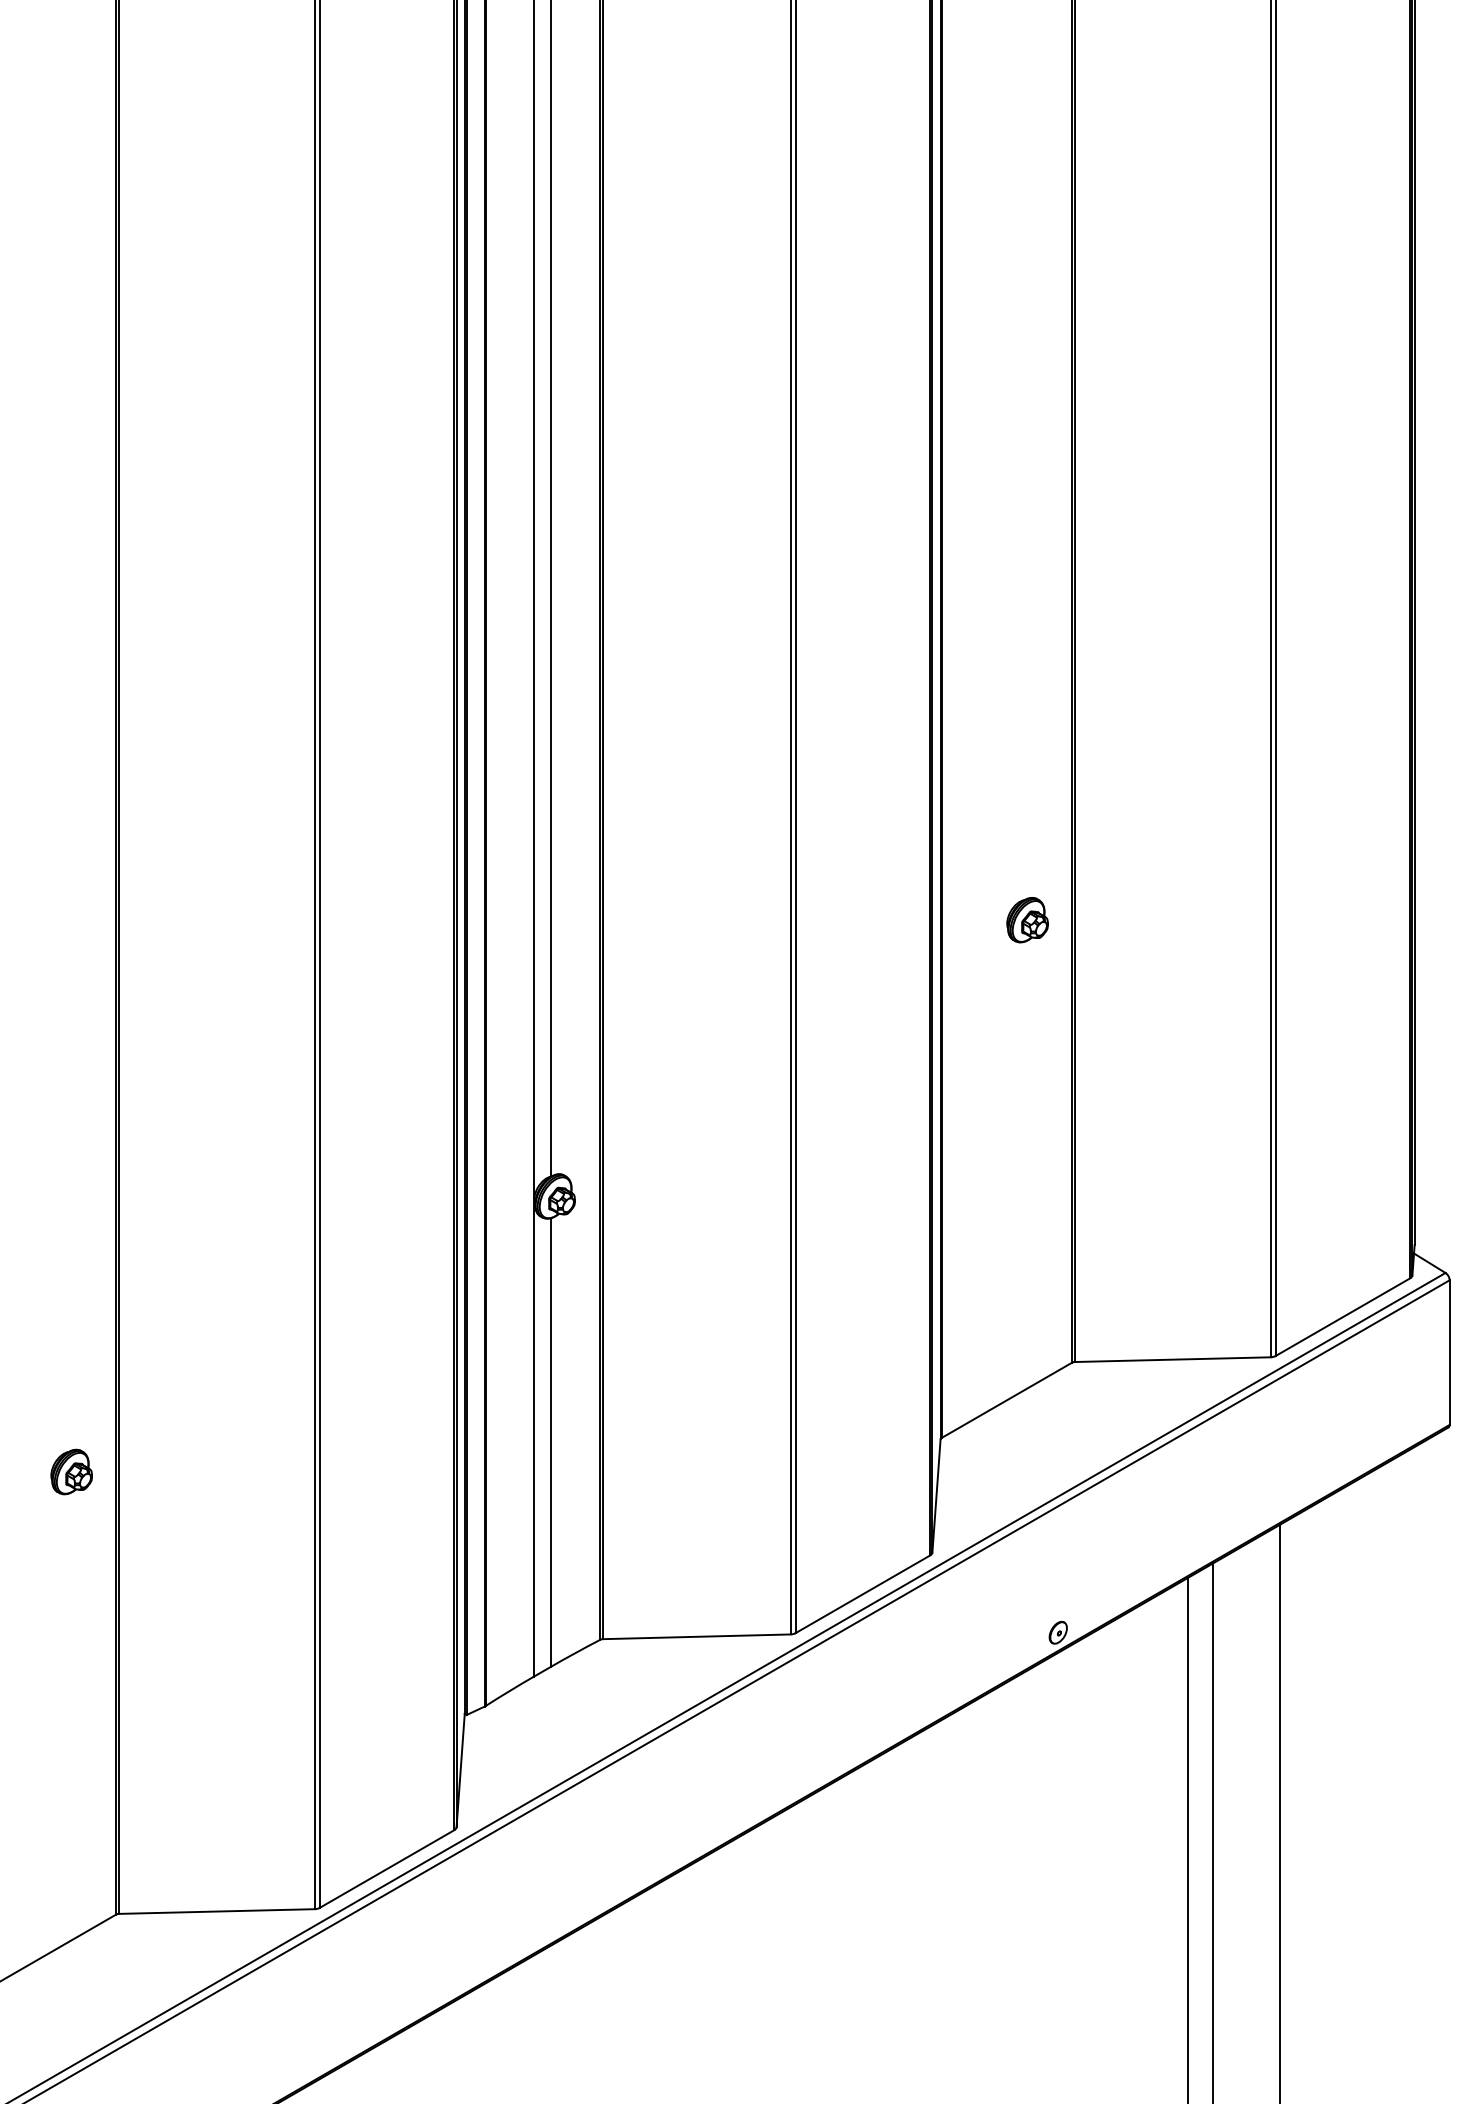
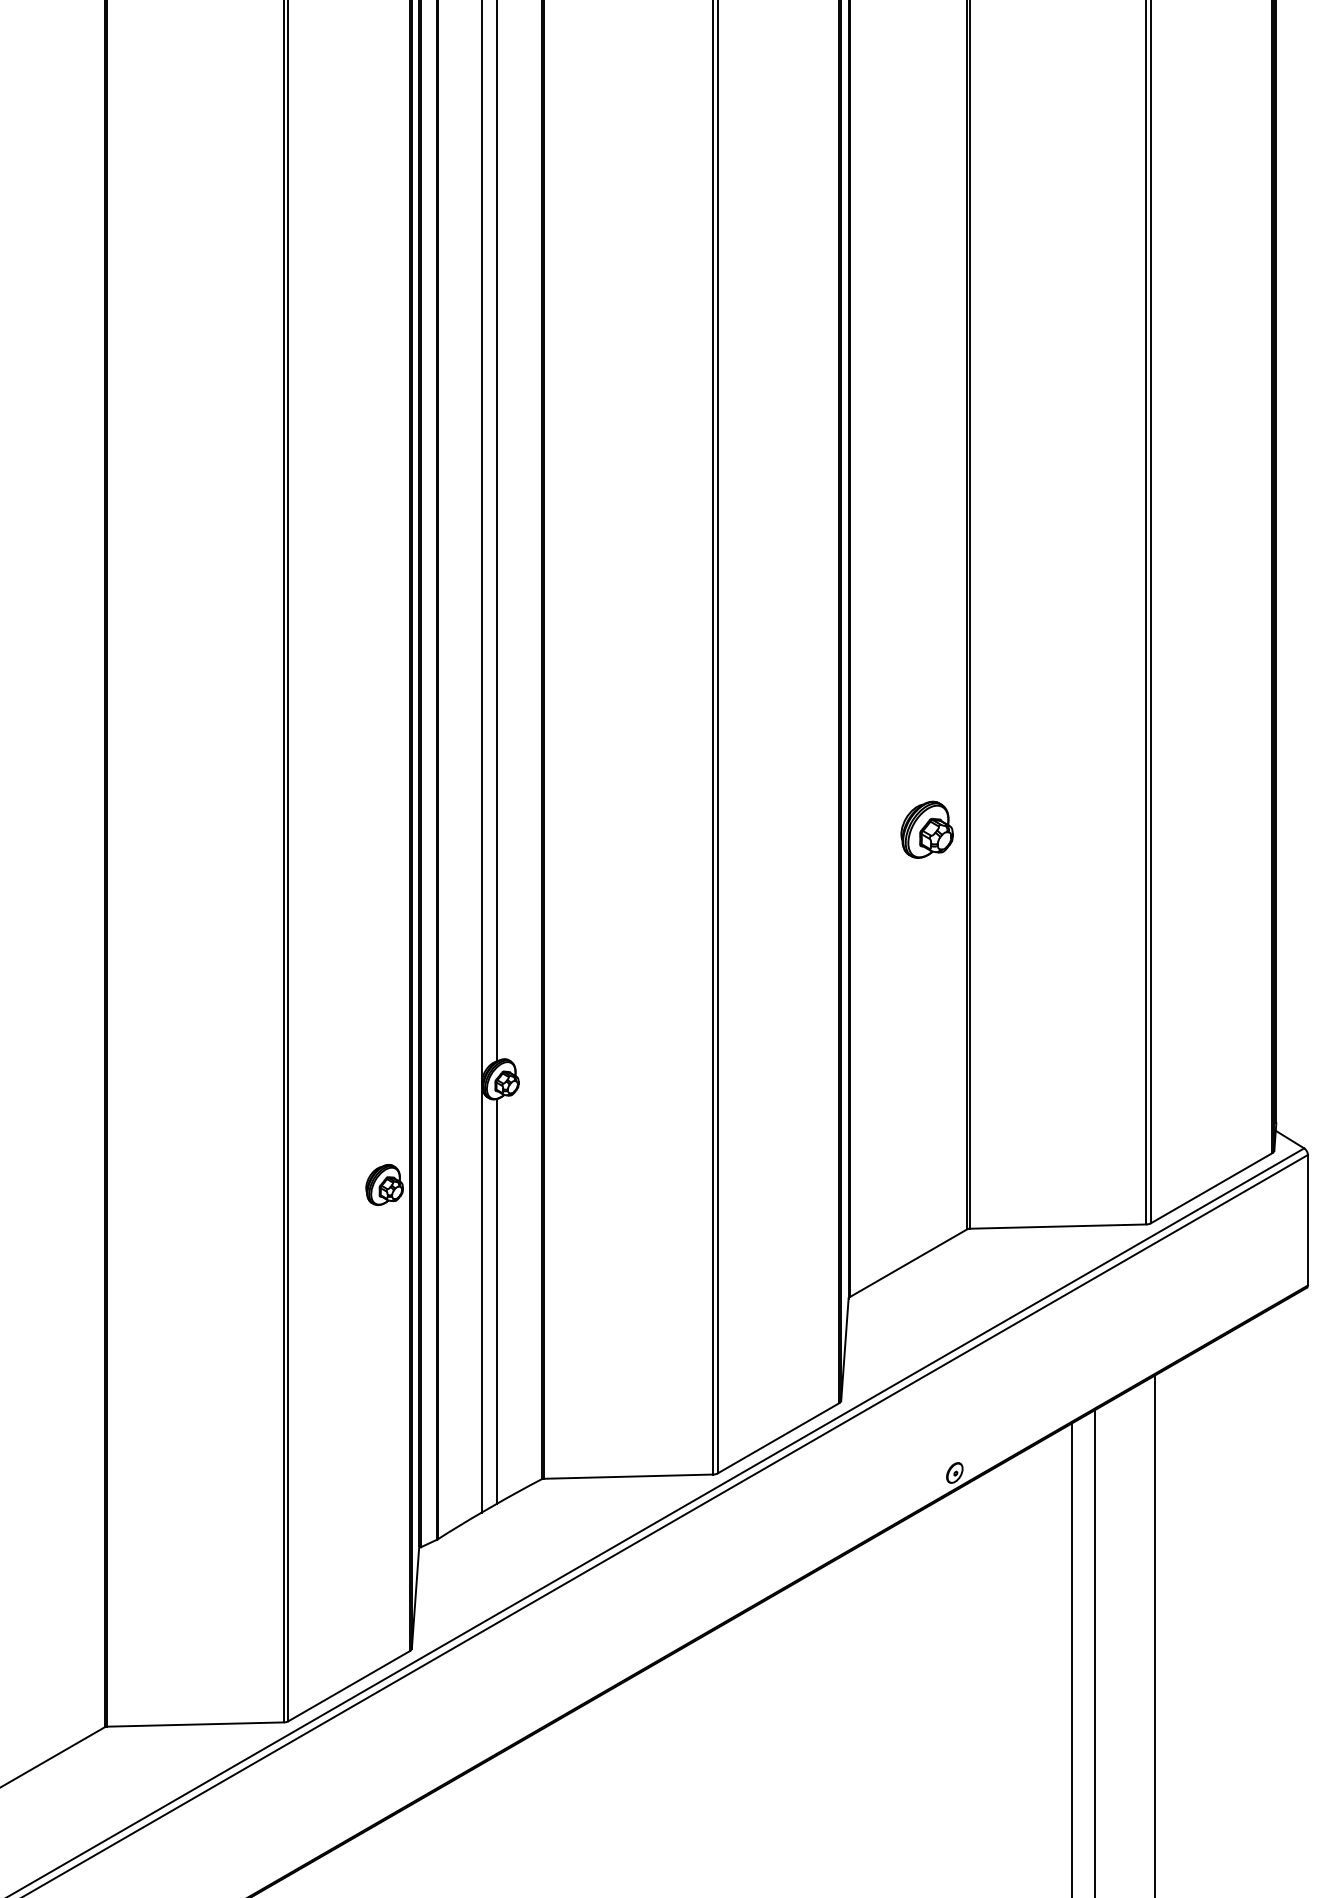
part: (1026, 920) -> (926, 830), size x1.4
part: (71, 1471) -> (384, 1184), moved

